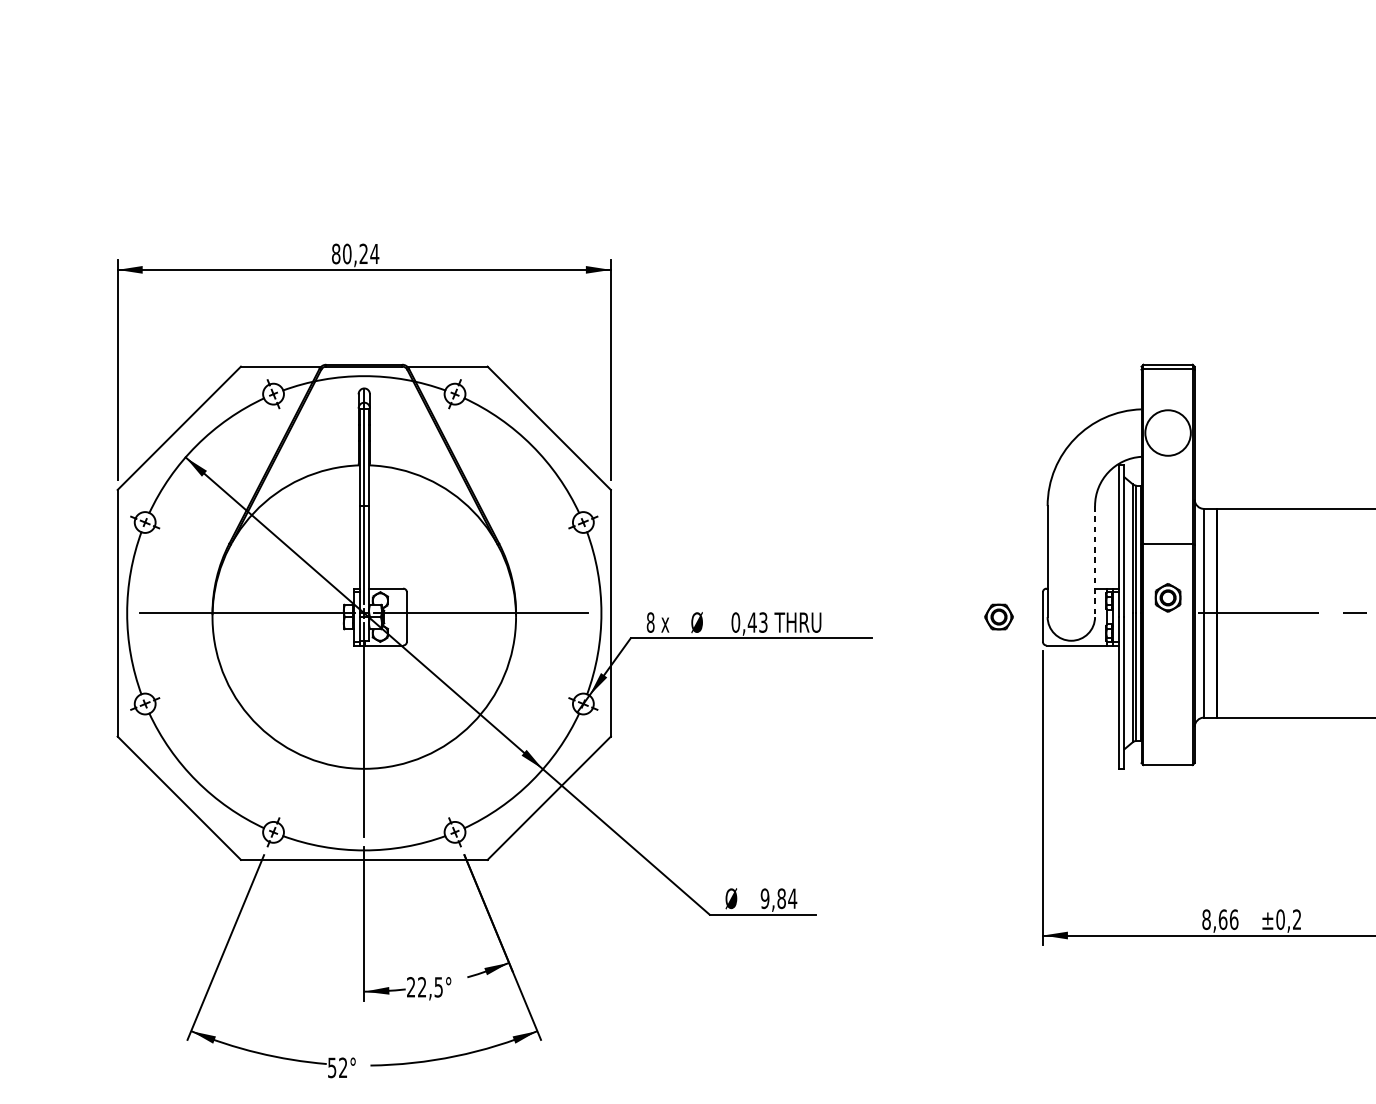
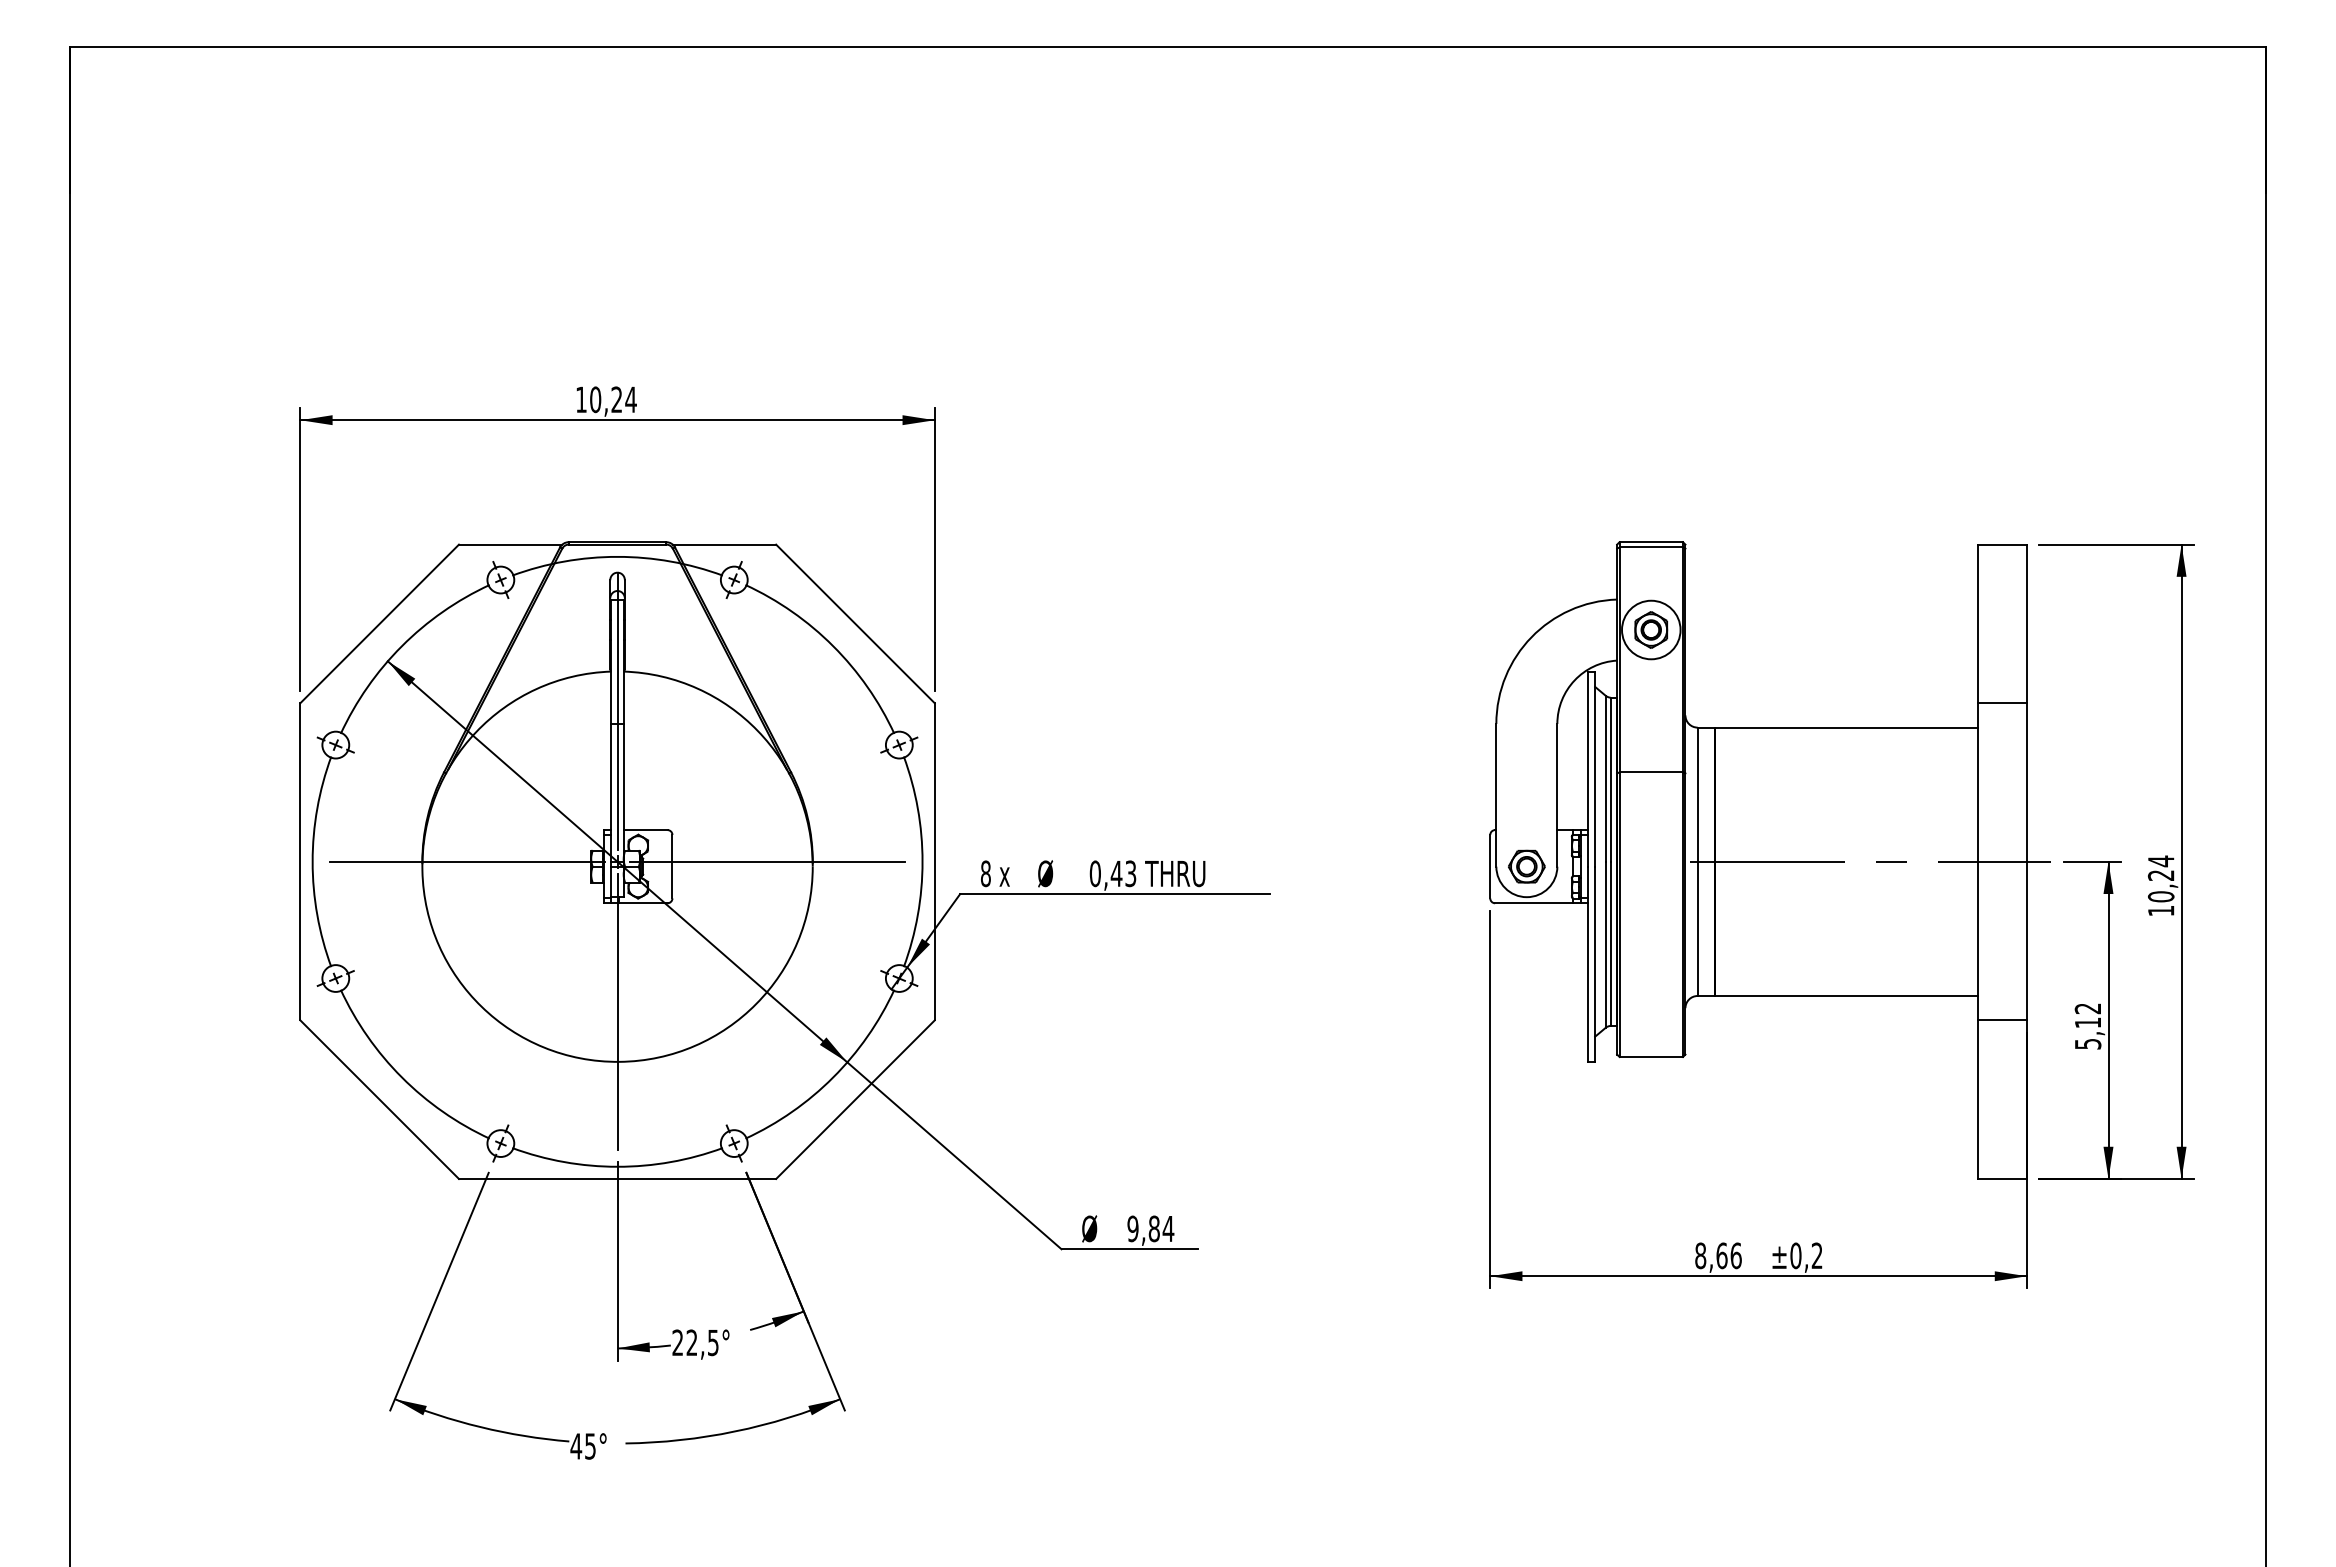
text: (336, 253) -> (581, 399), 80,24 -> 10,24
line: (1095, 561) -> (1557, 795), dashed -> solid
part: (1168, 597) -> (1651, 629), moved
part: (998, 616) -> (1526, 866), moved
text: (337, 1067) -> (582, 1446), 52° -> 45°

